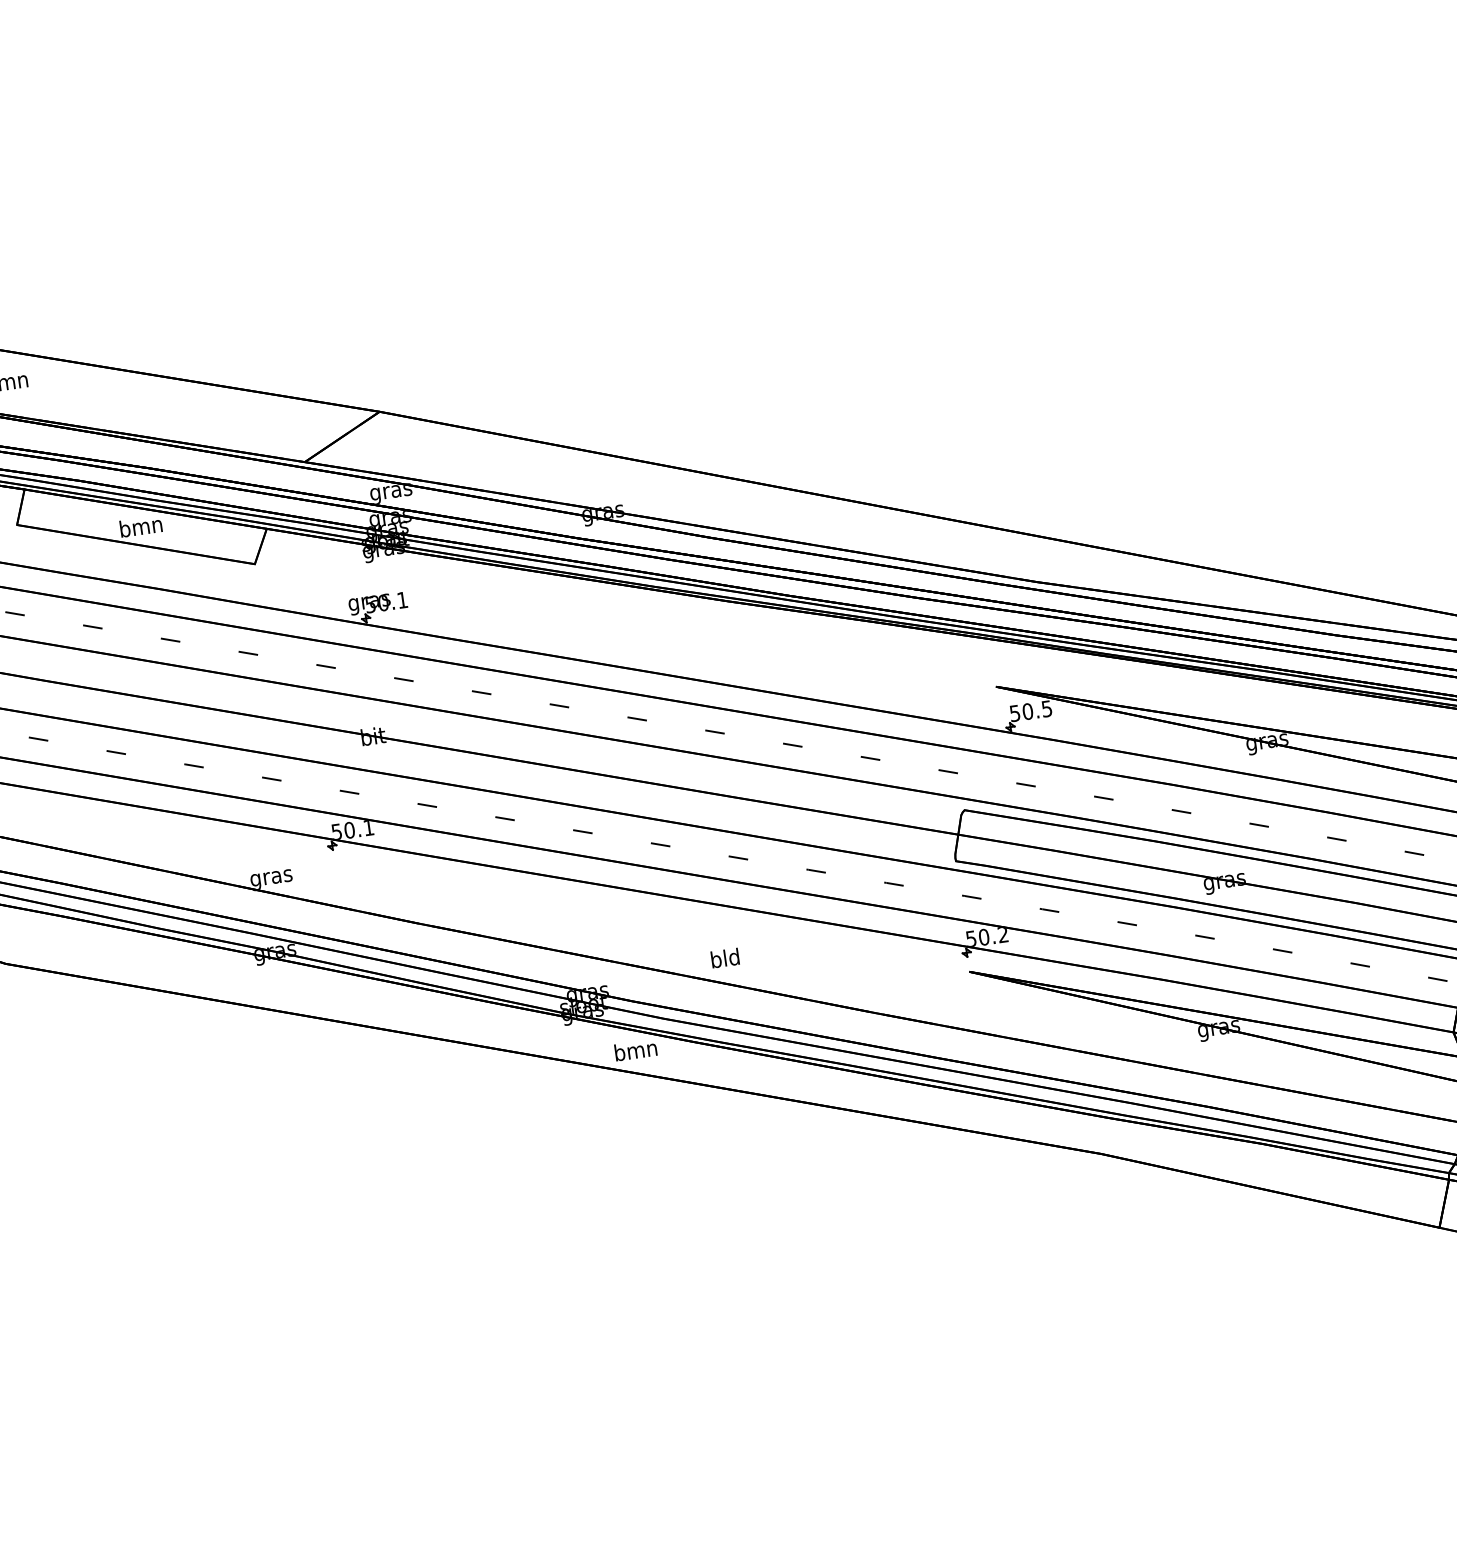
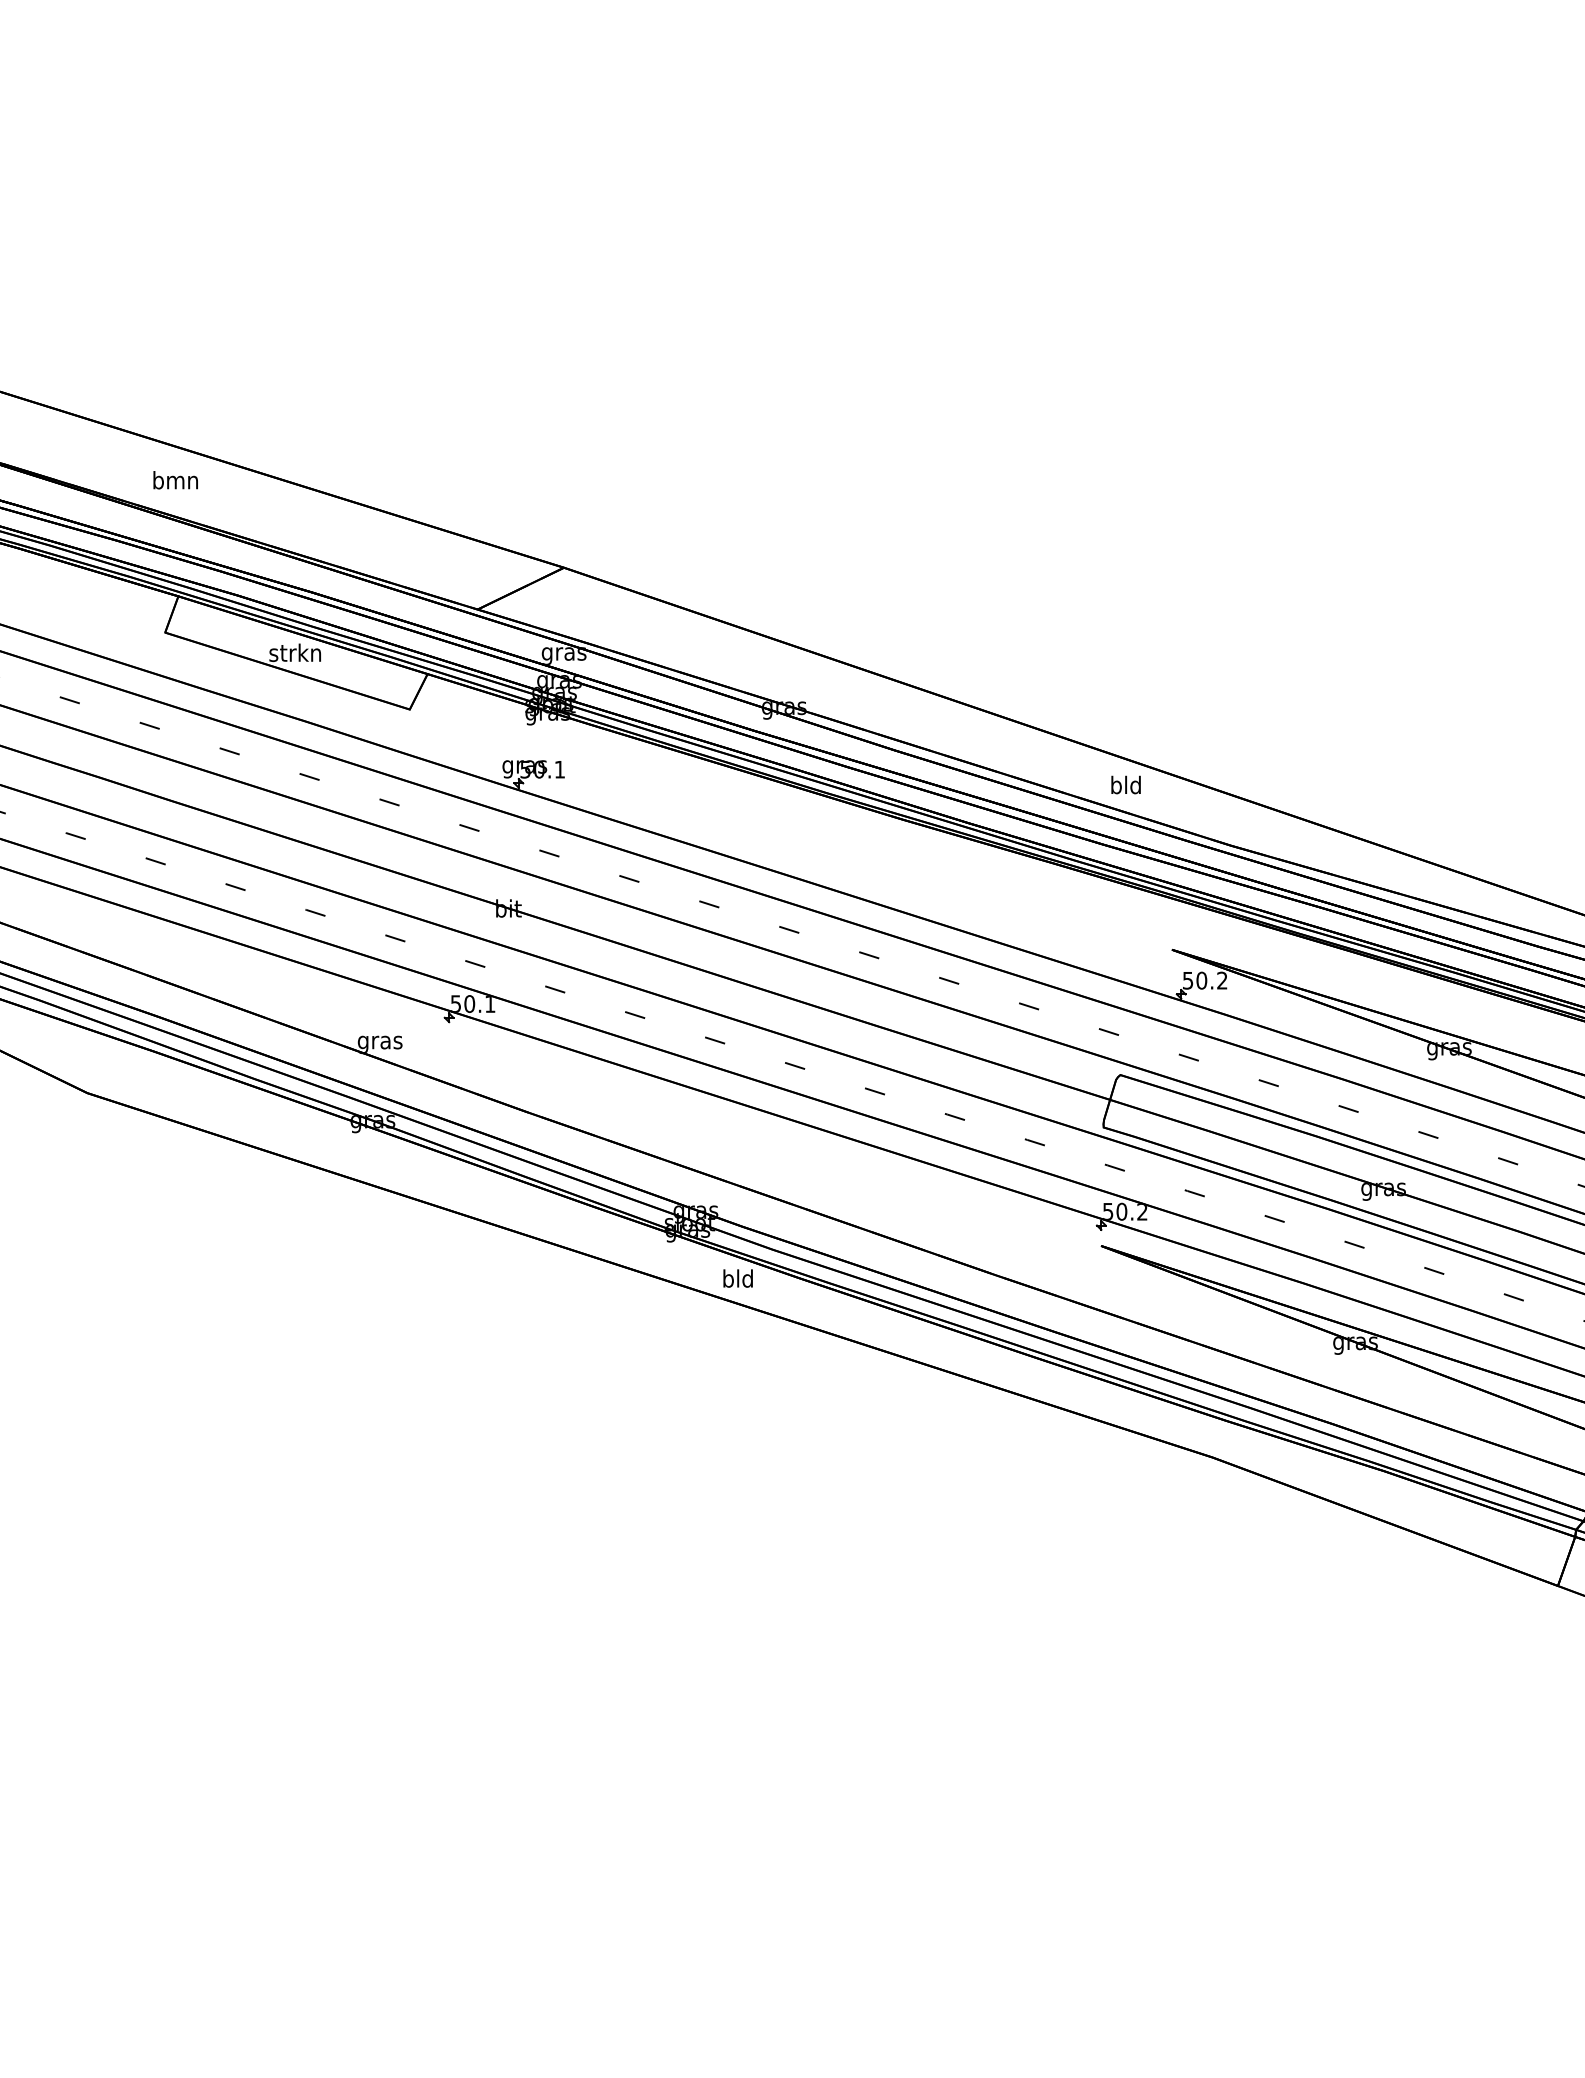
text: (140, 526) -> (295, 652), bmn -> strkn
text: (1047, 708) -> (1222, 980), 50.5 -> 50.2
text: (724, 957) -> (1125, 784), moved
text: (636, 1050) -> (738, 1278), bmn -> bld

